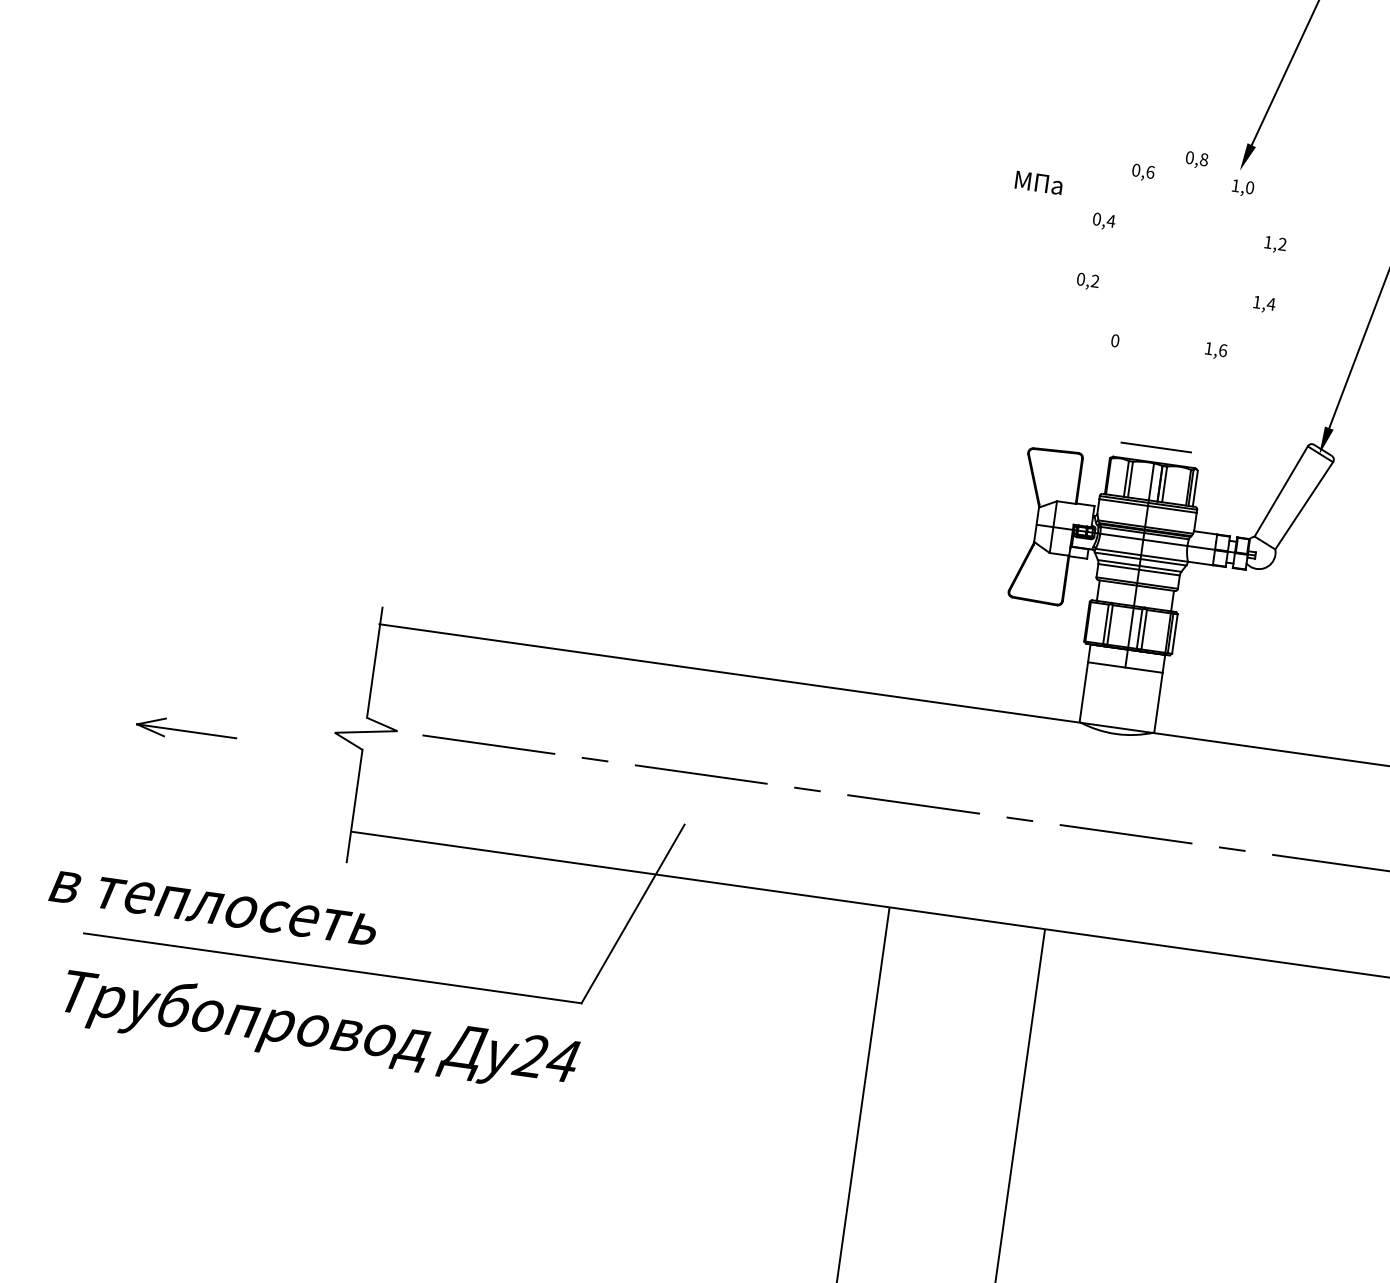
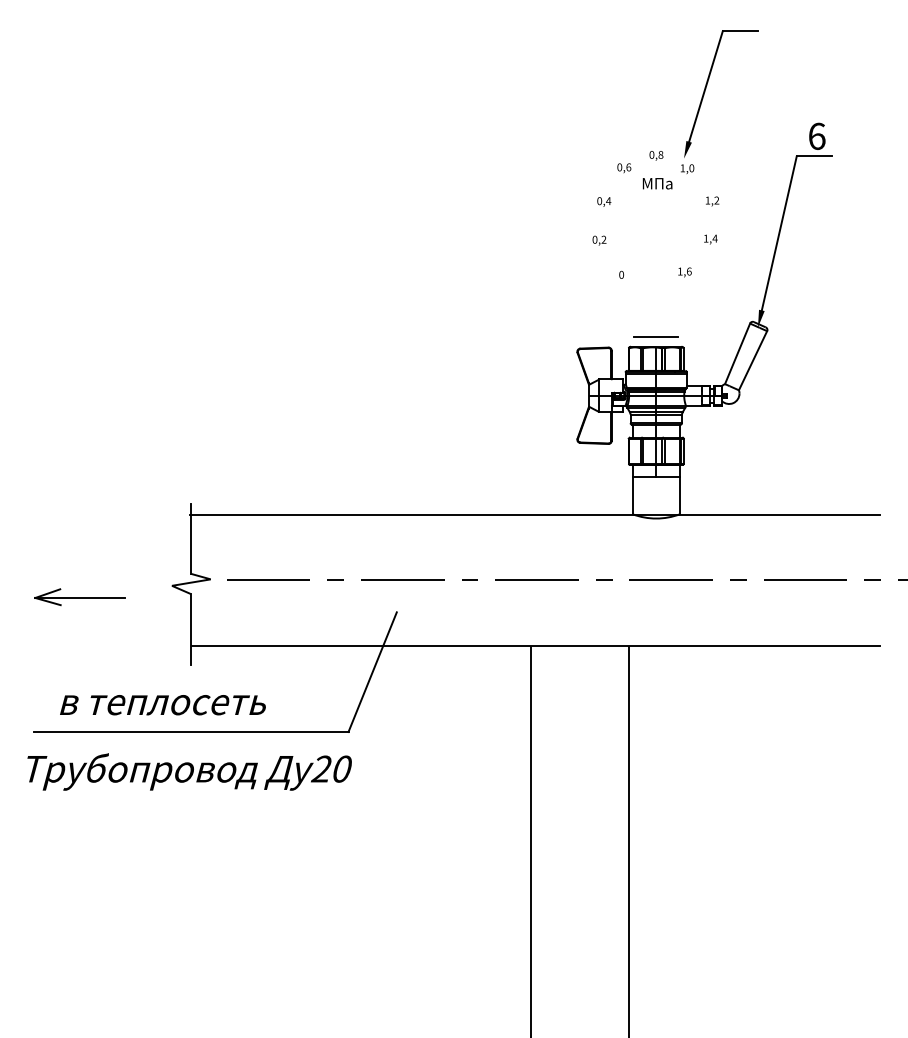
text: (1038, 182) -> (657, 183), moved
part: (185, 730) -> (79, 597), size x1.43
text: (212, 908) -> (162, 705), moved
text: (562, 1059) -> (341, 768), 24 -> 20

